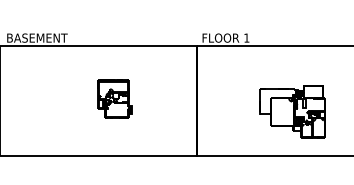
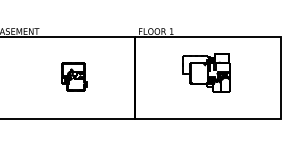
part: (292, 111) -> (206, 72), moved

